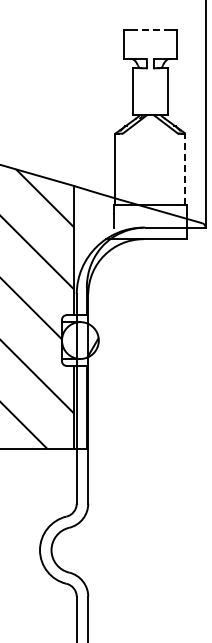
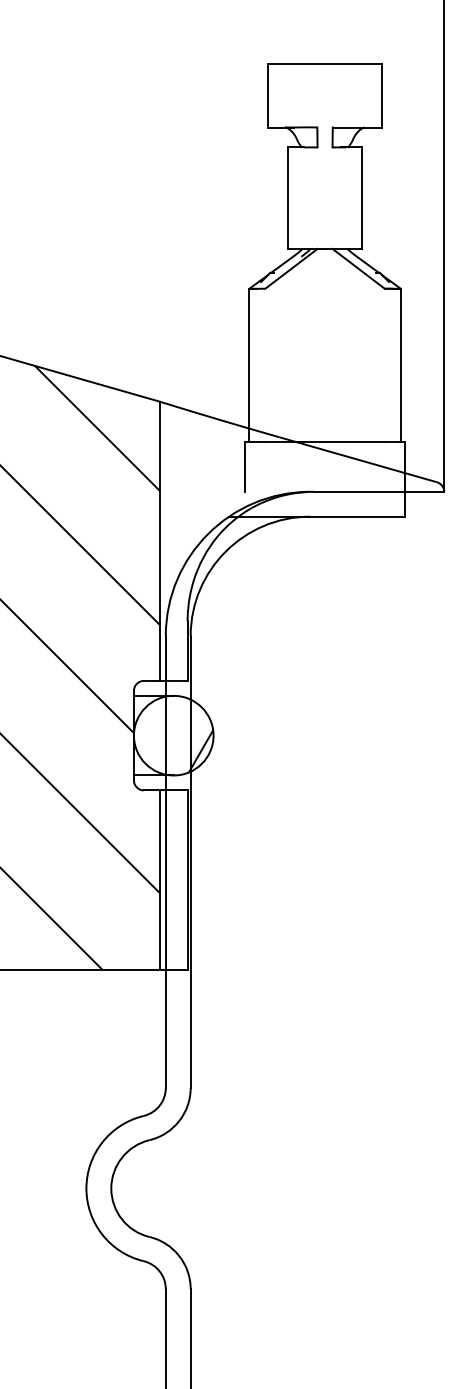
line: (149, 29) -> (322, 63), dashed -> solid
line: (185, 168) -> (400, 363), dashed -> solid

